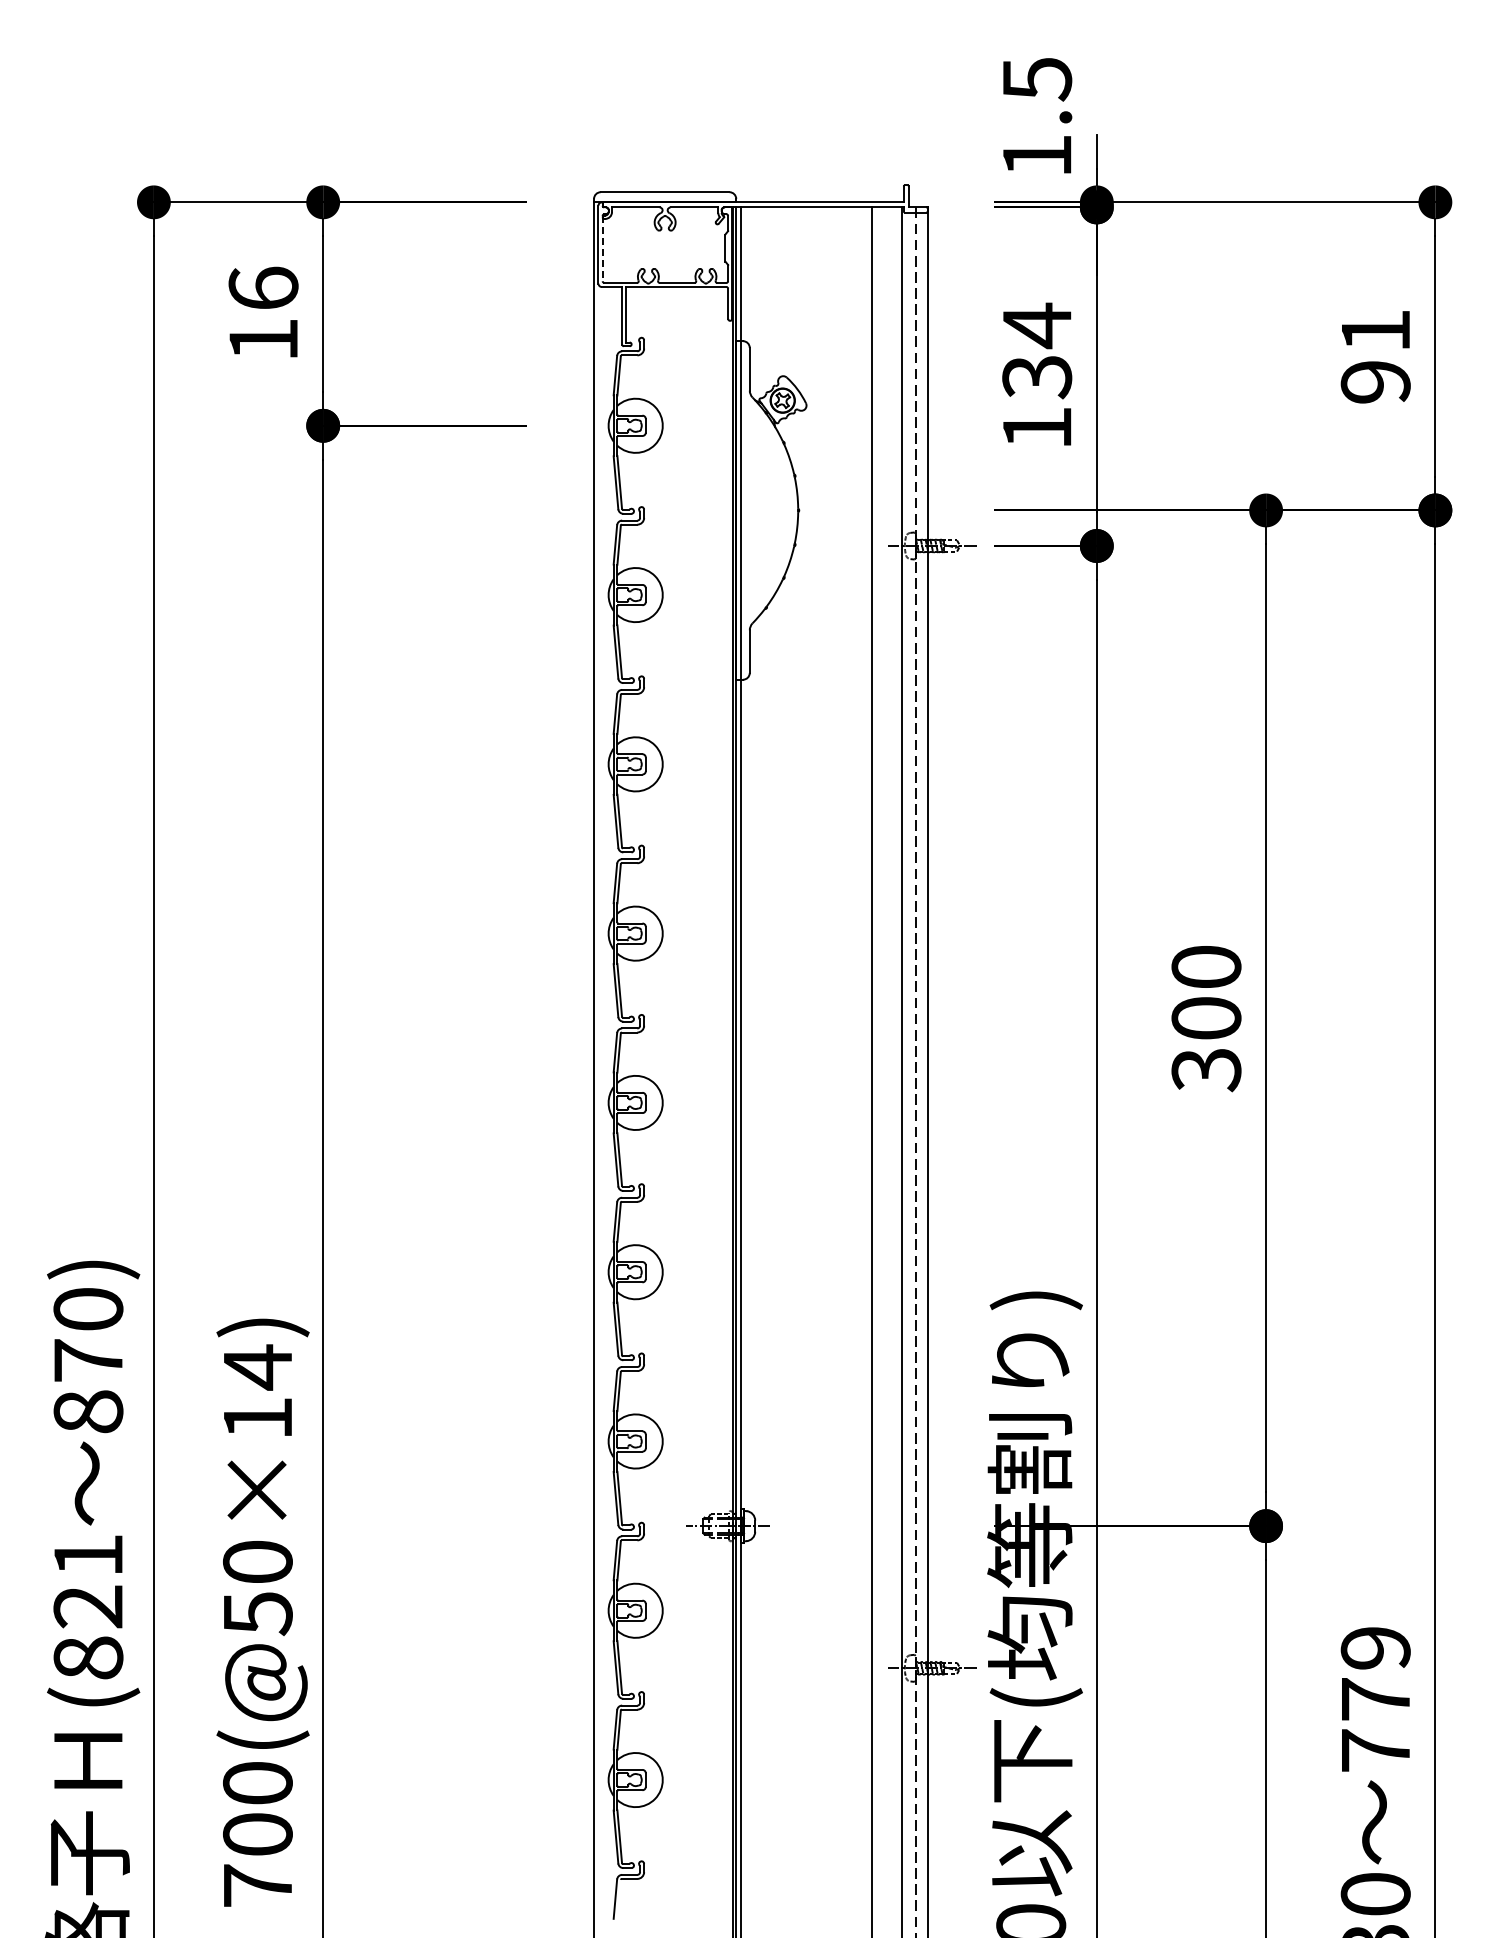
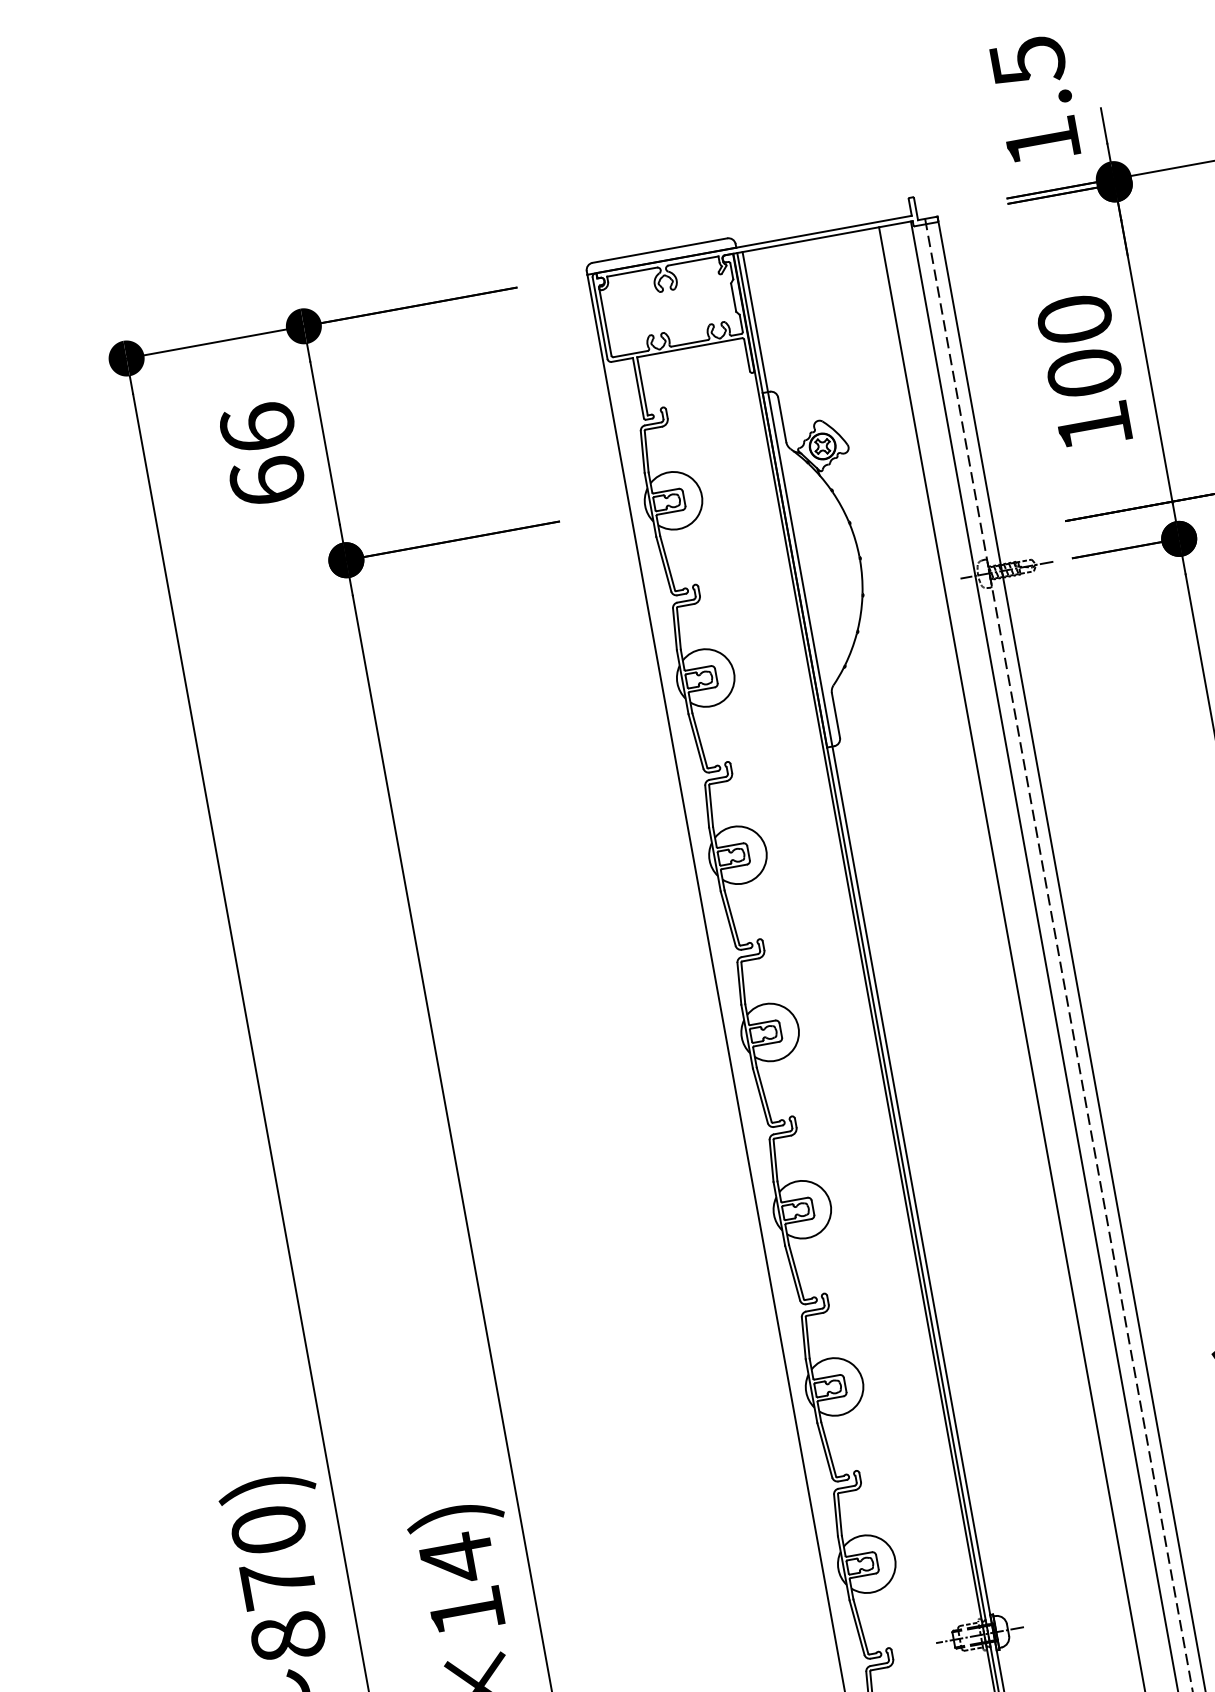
line: (602, 248) -> (605, 321), dashed -> solid
text: (263, 339) -> (267, 481), 16 -> 66
text: (1037, 350) -> (1079, 345), 134 -> 100

